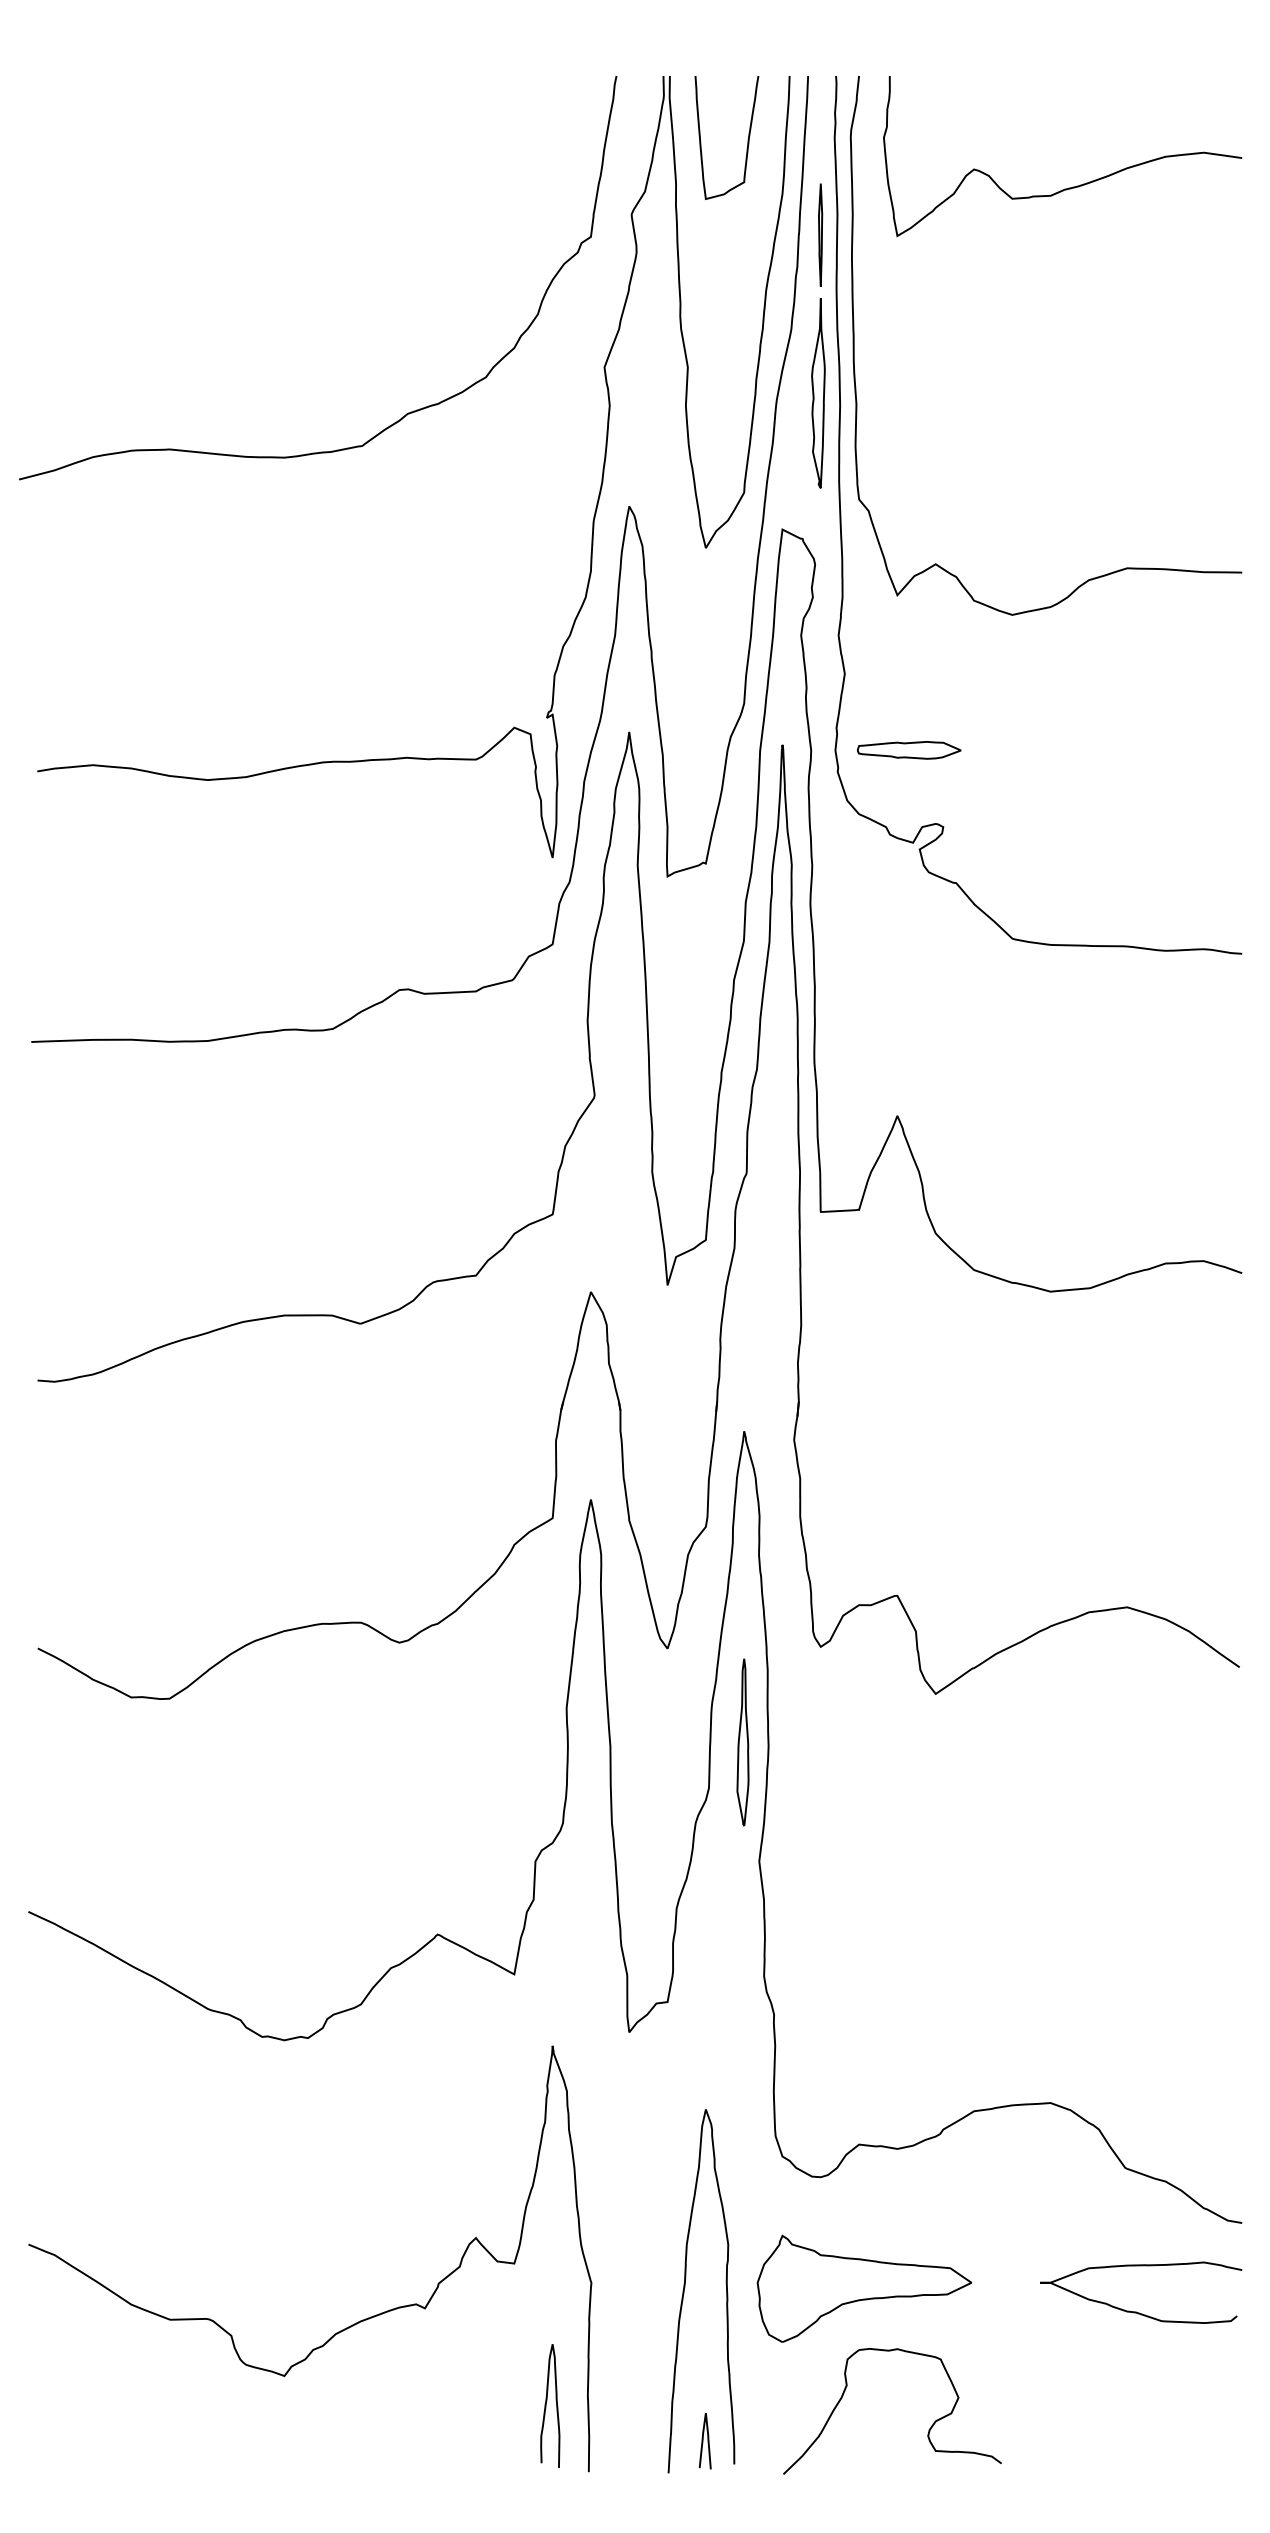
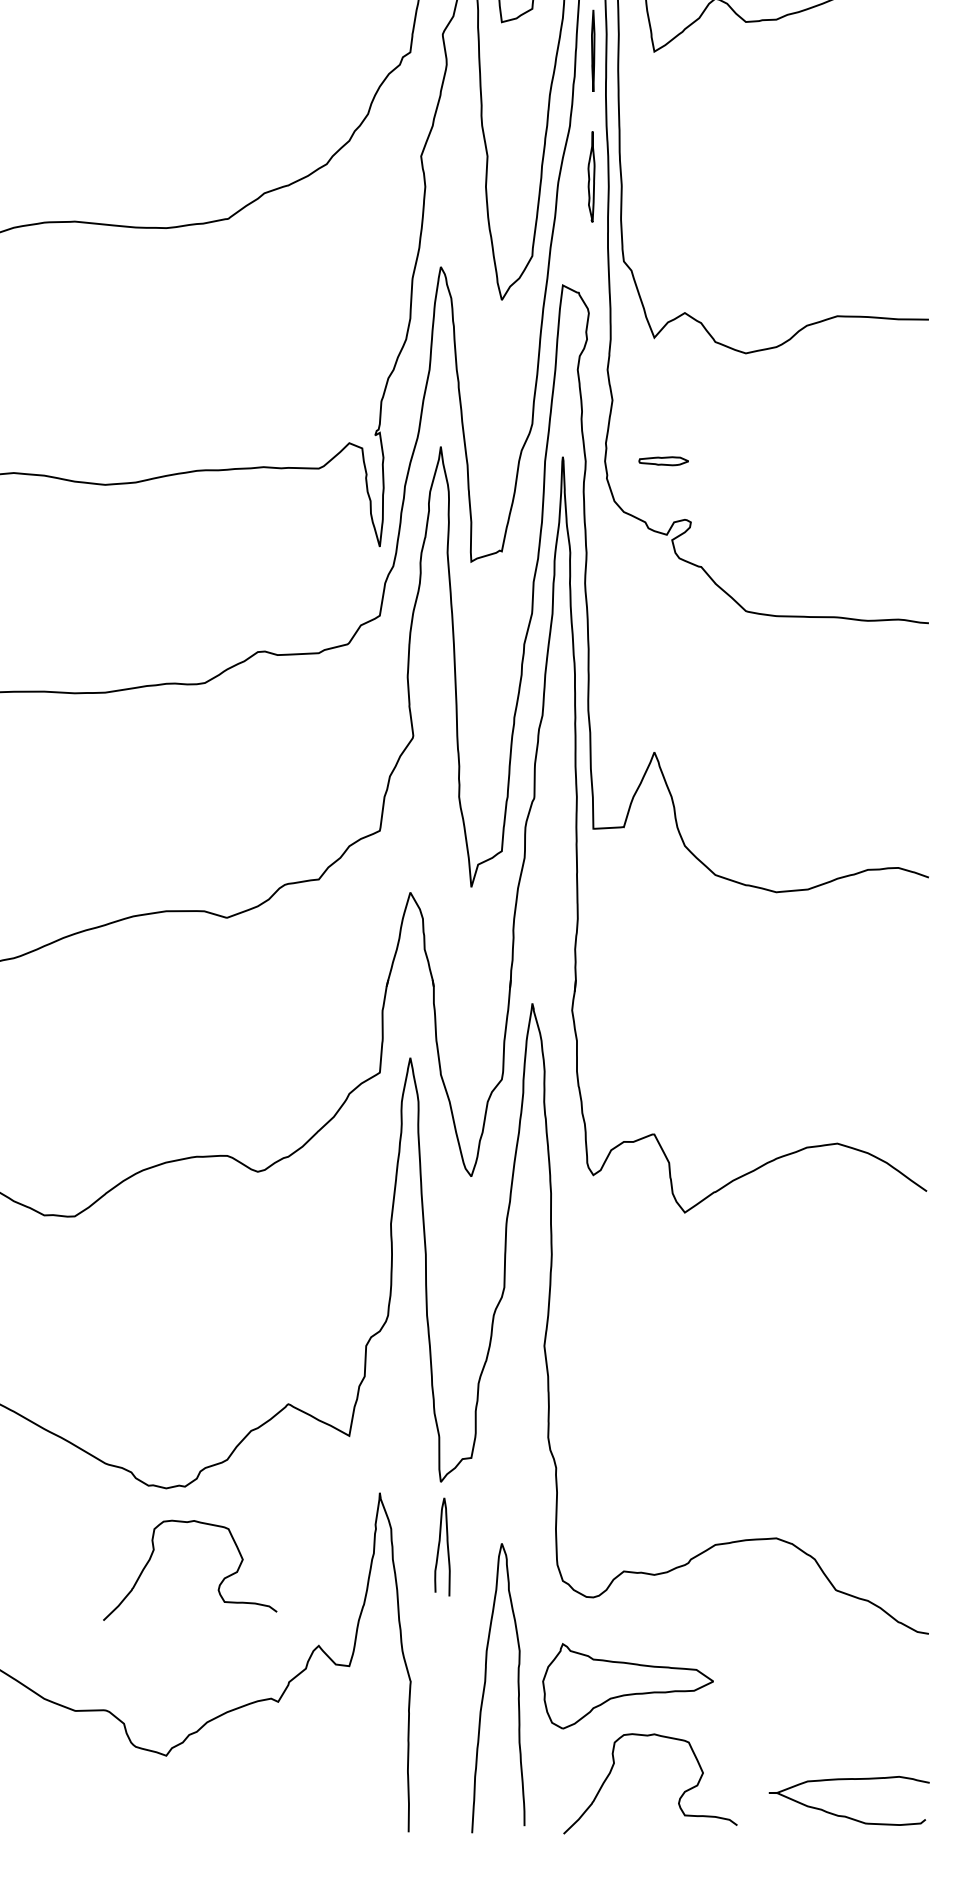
part: (818, 393) -> (591, 177), size x0.6
part: (909, 750) -> (664, 461), size x0.6
part: (742, 1742) -> (531, 1251), removed
curve: (350, 2161) -> (218, 1584), added
curve: (1136, 2311) -> (845, 1815), moved
curve: (546, 2405) -> (439, 1546), moved
curve: (703, 2441) -> (499, 1807), removed

